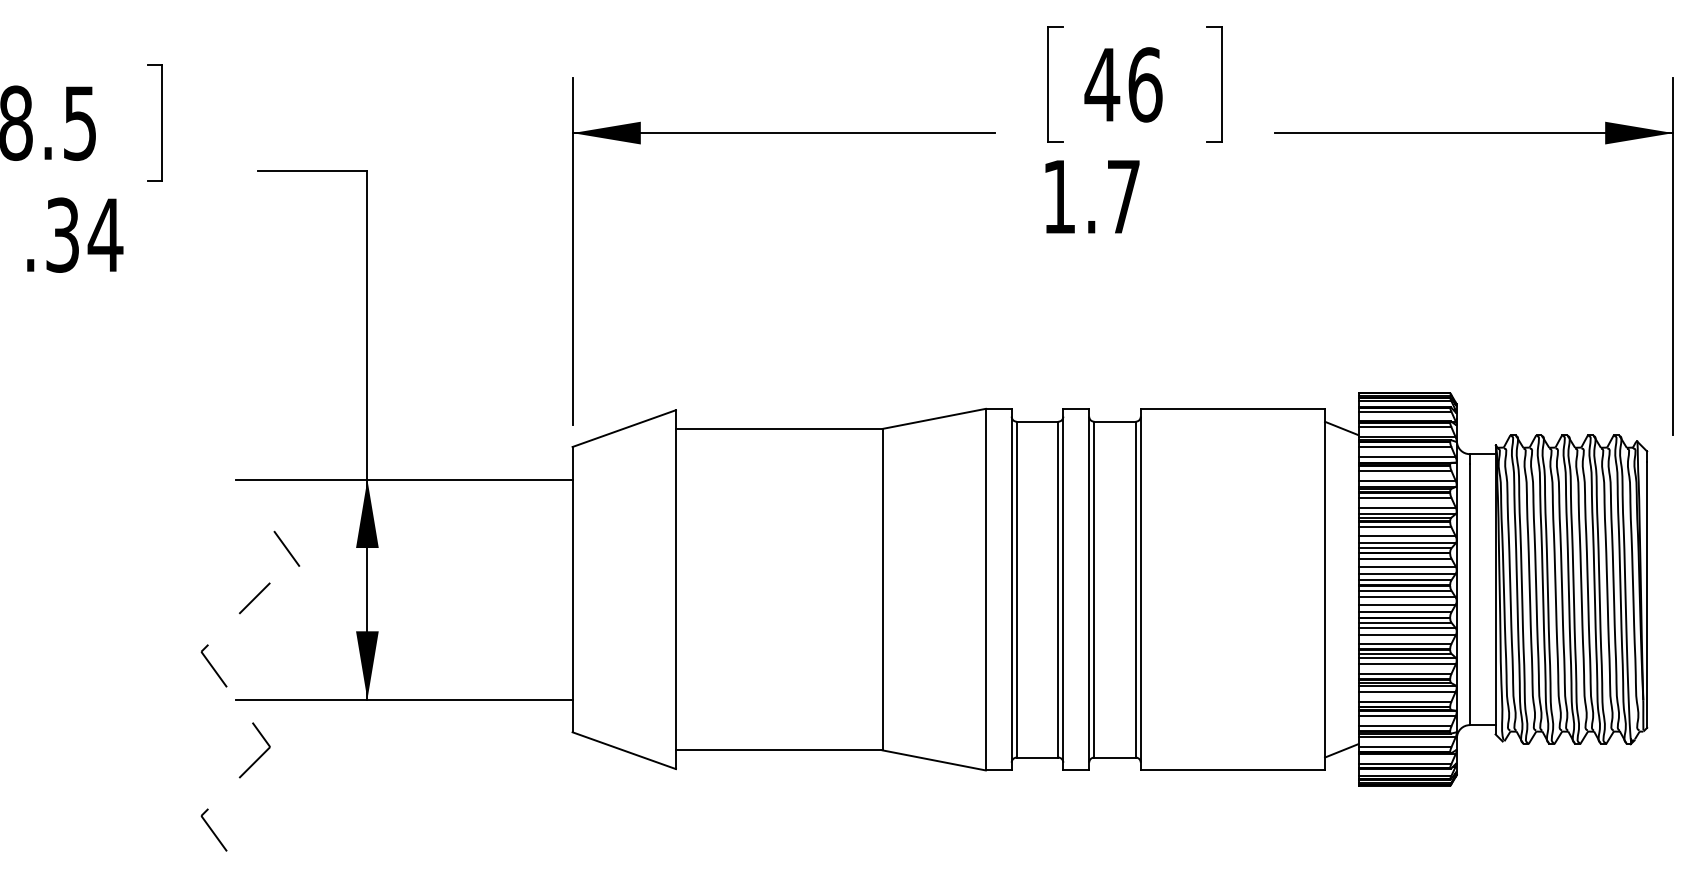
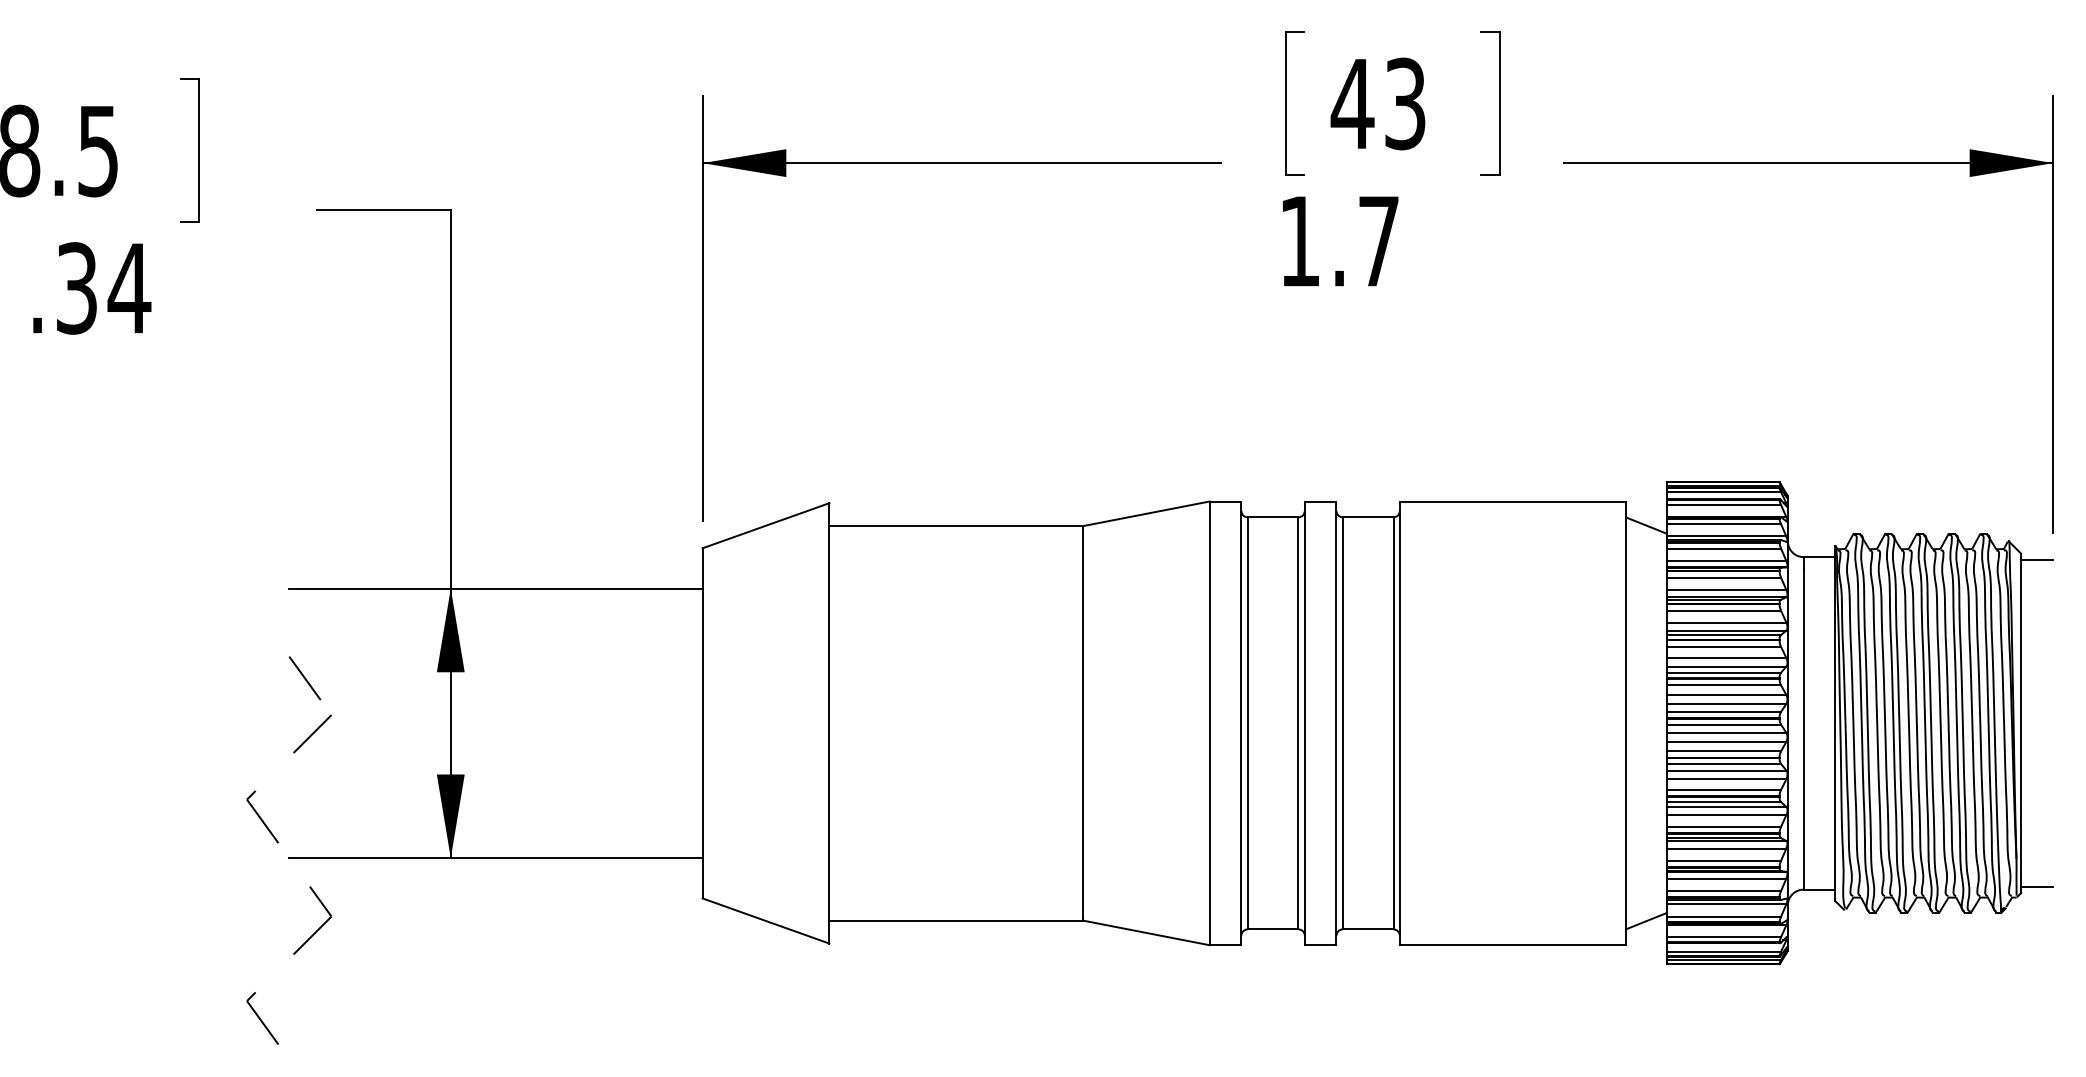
text: (1145, 84) -> (1405, 103), 46 -> 43
line: (1660, 456) -> (2037, 559), added
line: (286, 549) -> (304, 678), moved
line: (1660, 722) -> (2037, 886), added

